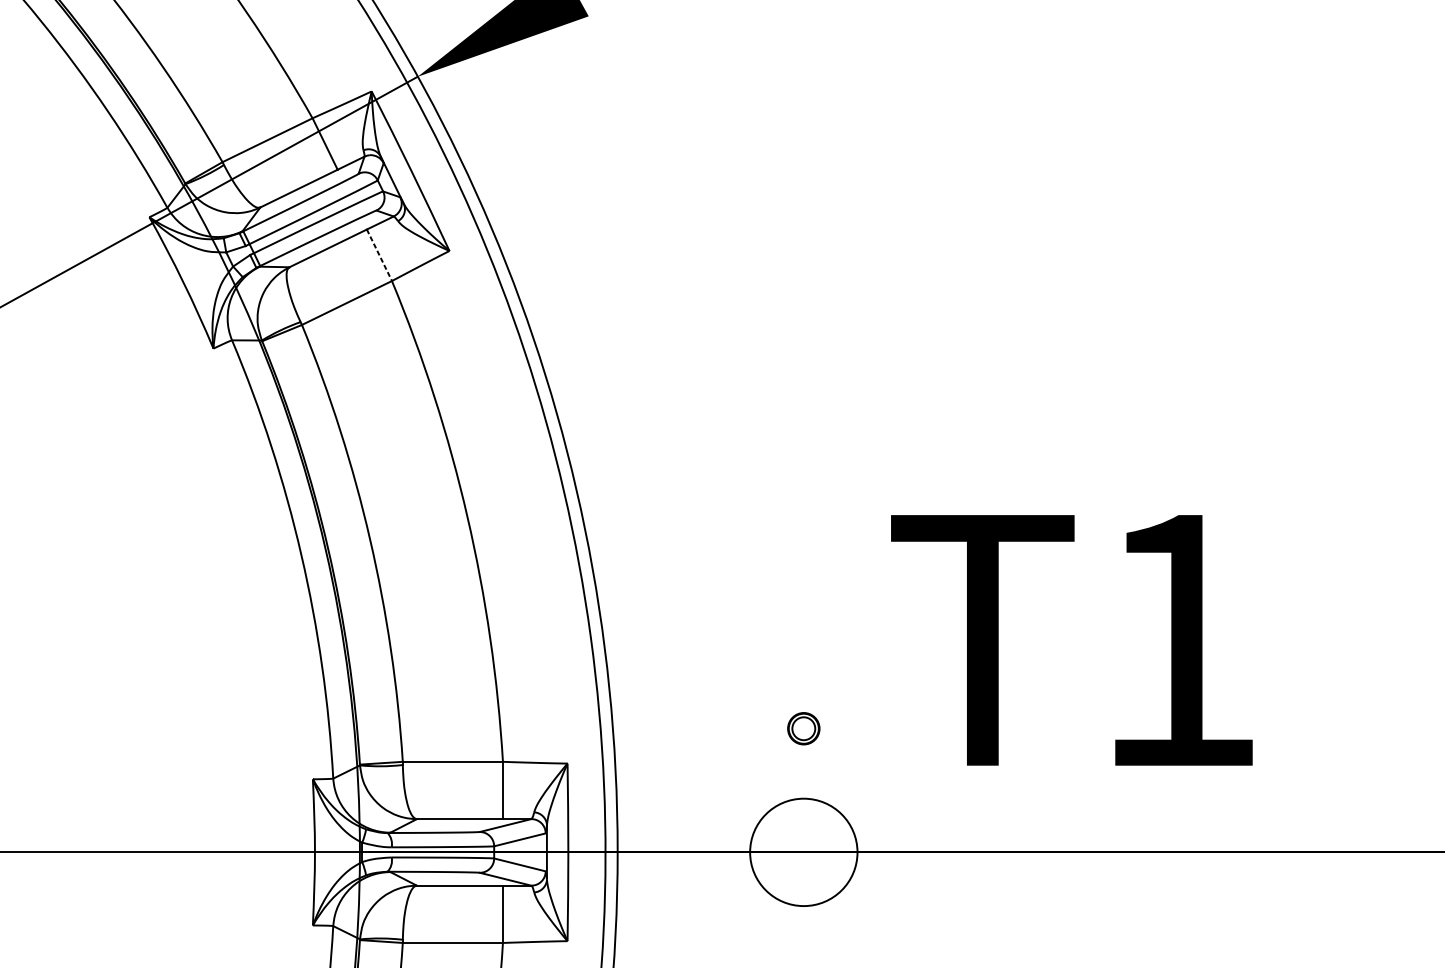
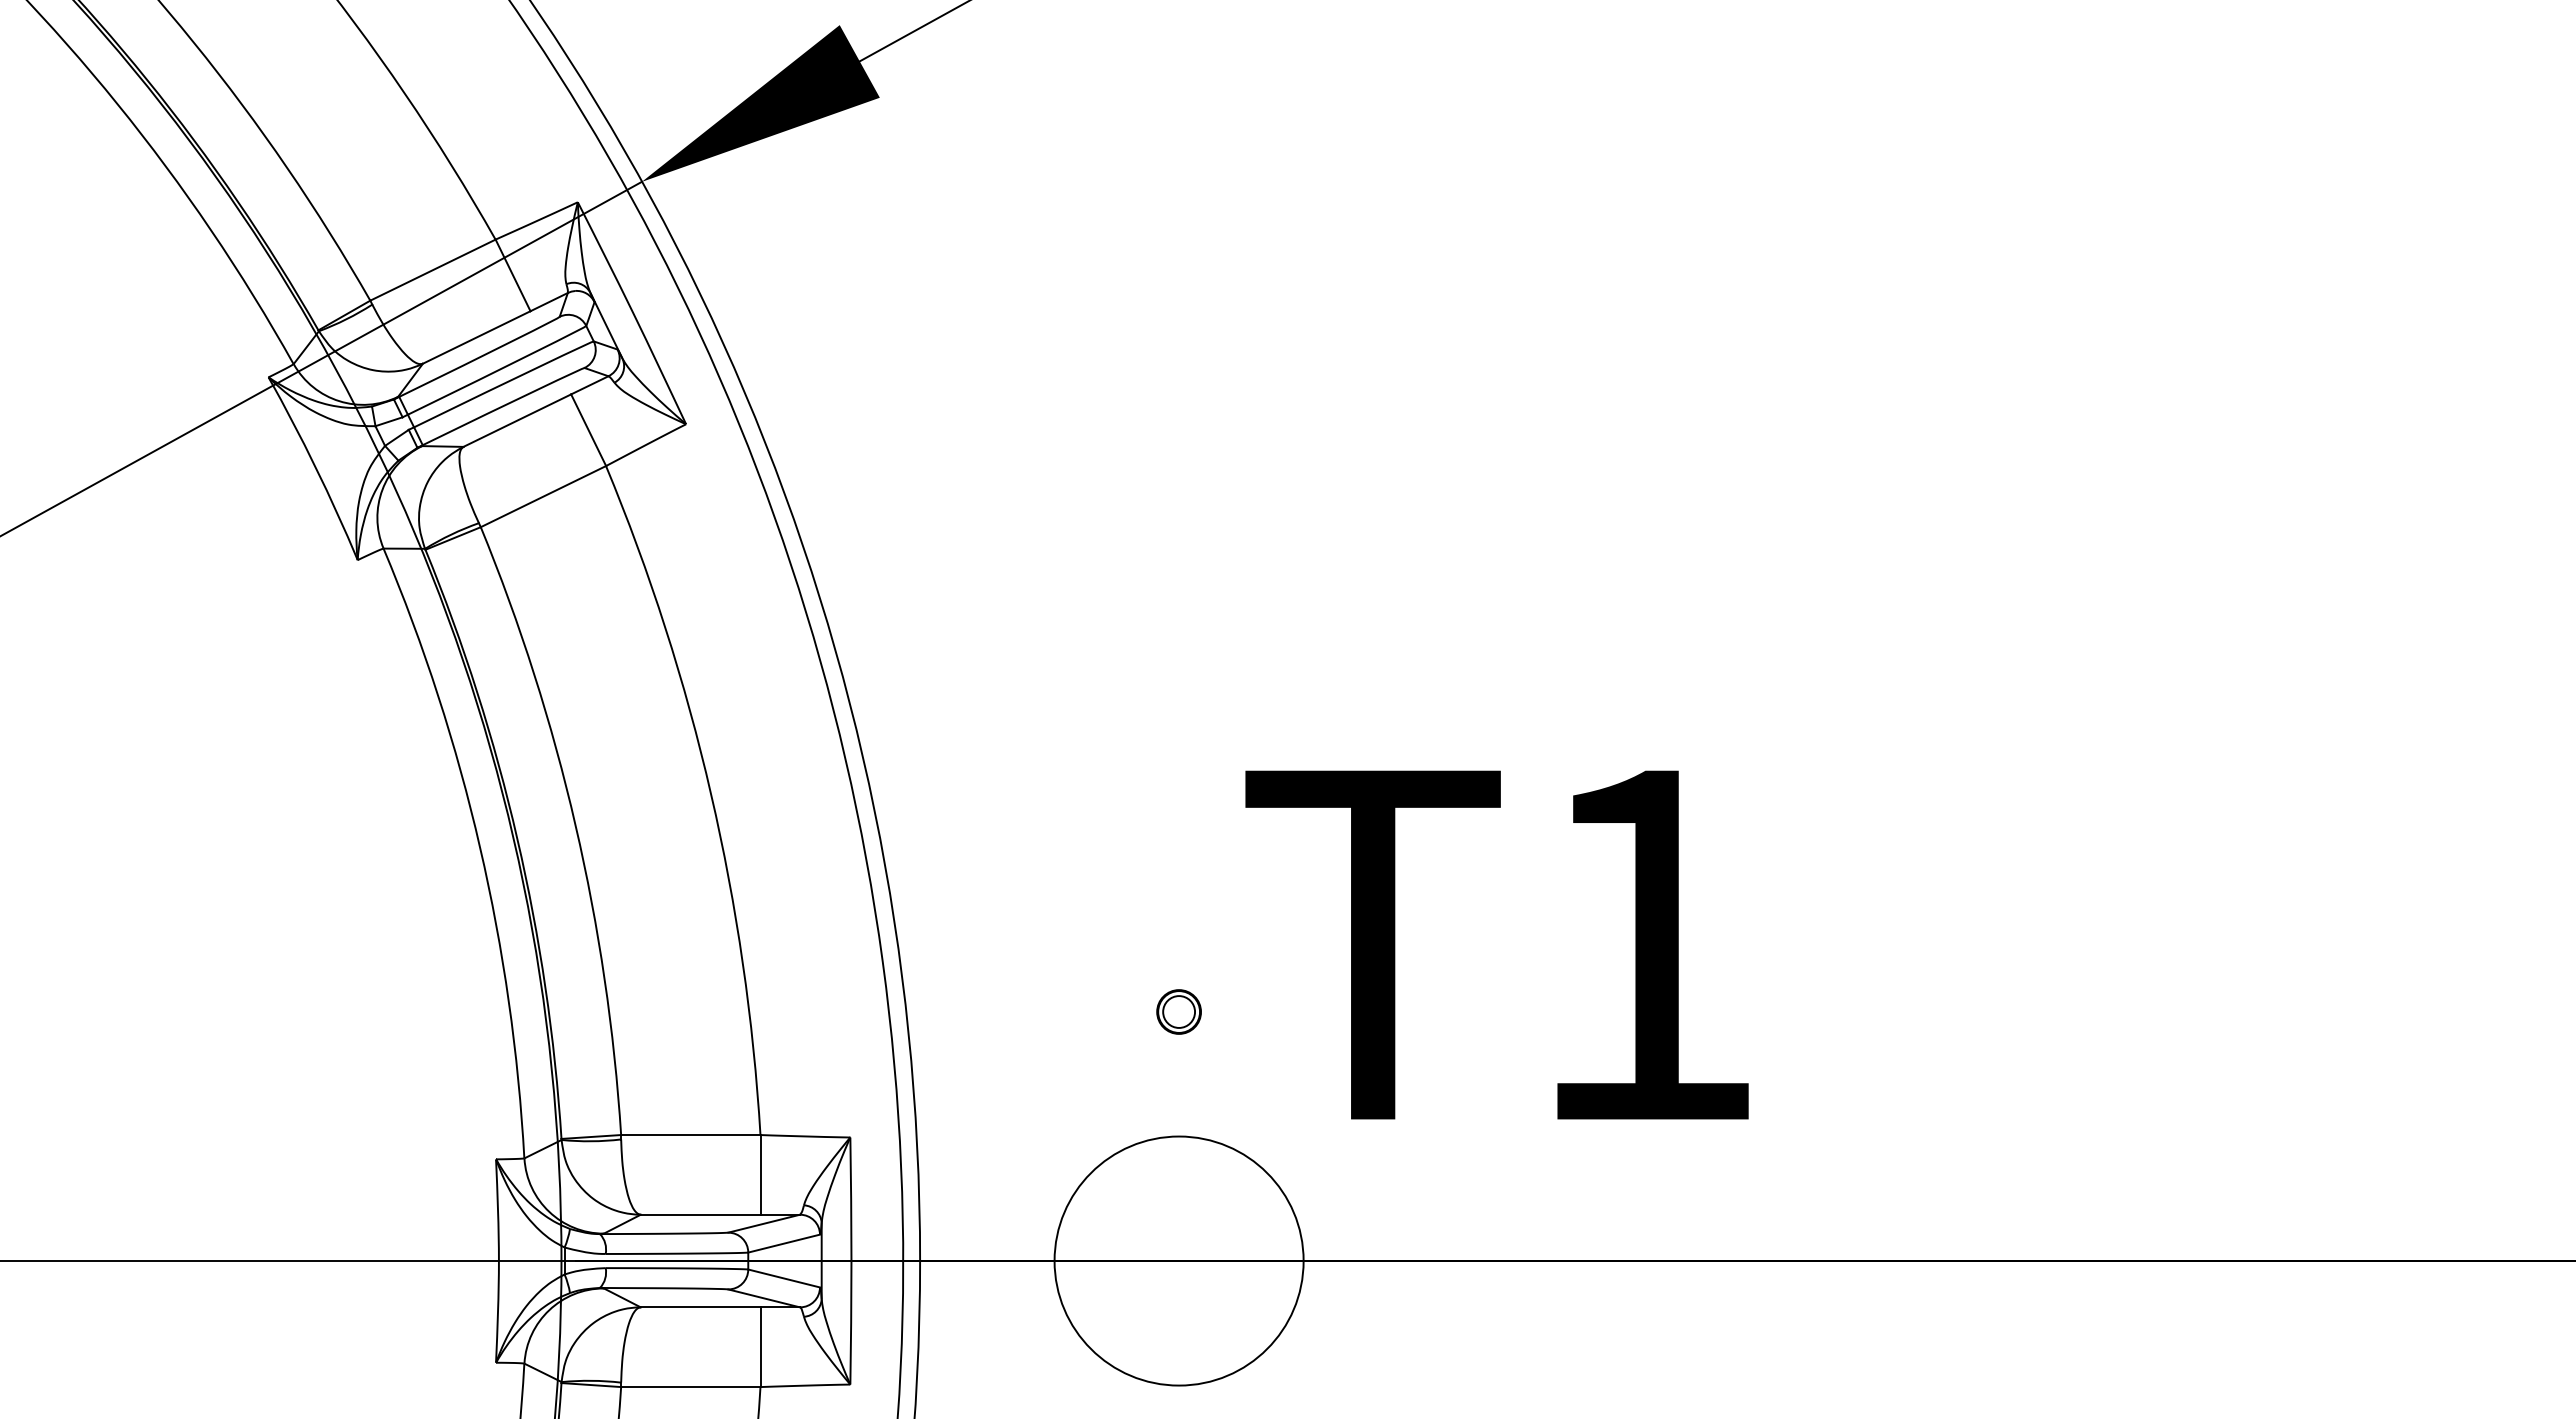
line: (379, 255) -> (588, 430), dashed -> solid
text: (1071, 639) -> (1496, 944), moved
part: (803, 728) -> (1178, 1011), moved
circle: (803, 852) -> (1178, 1260), size x1.67

